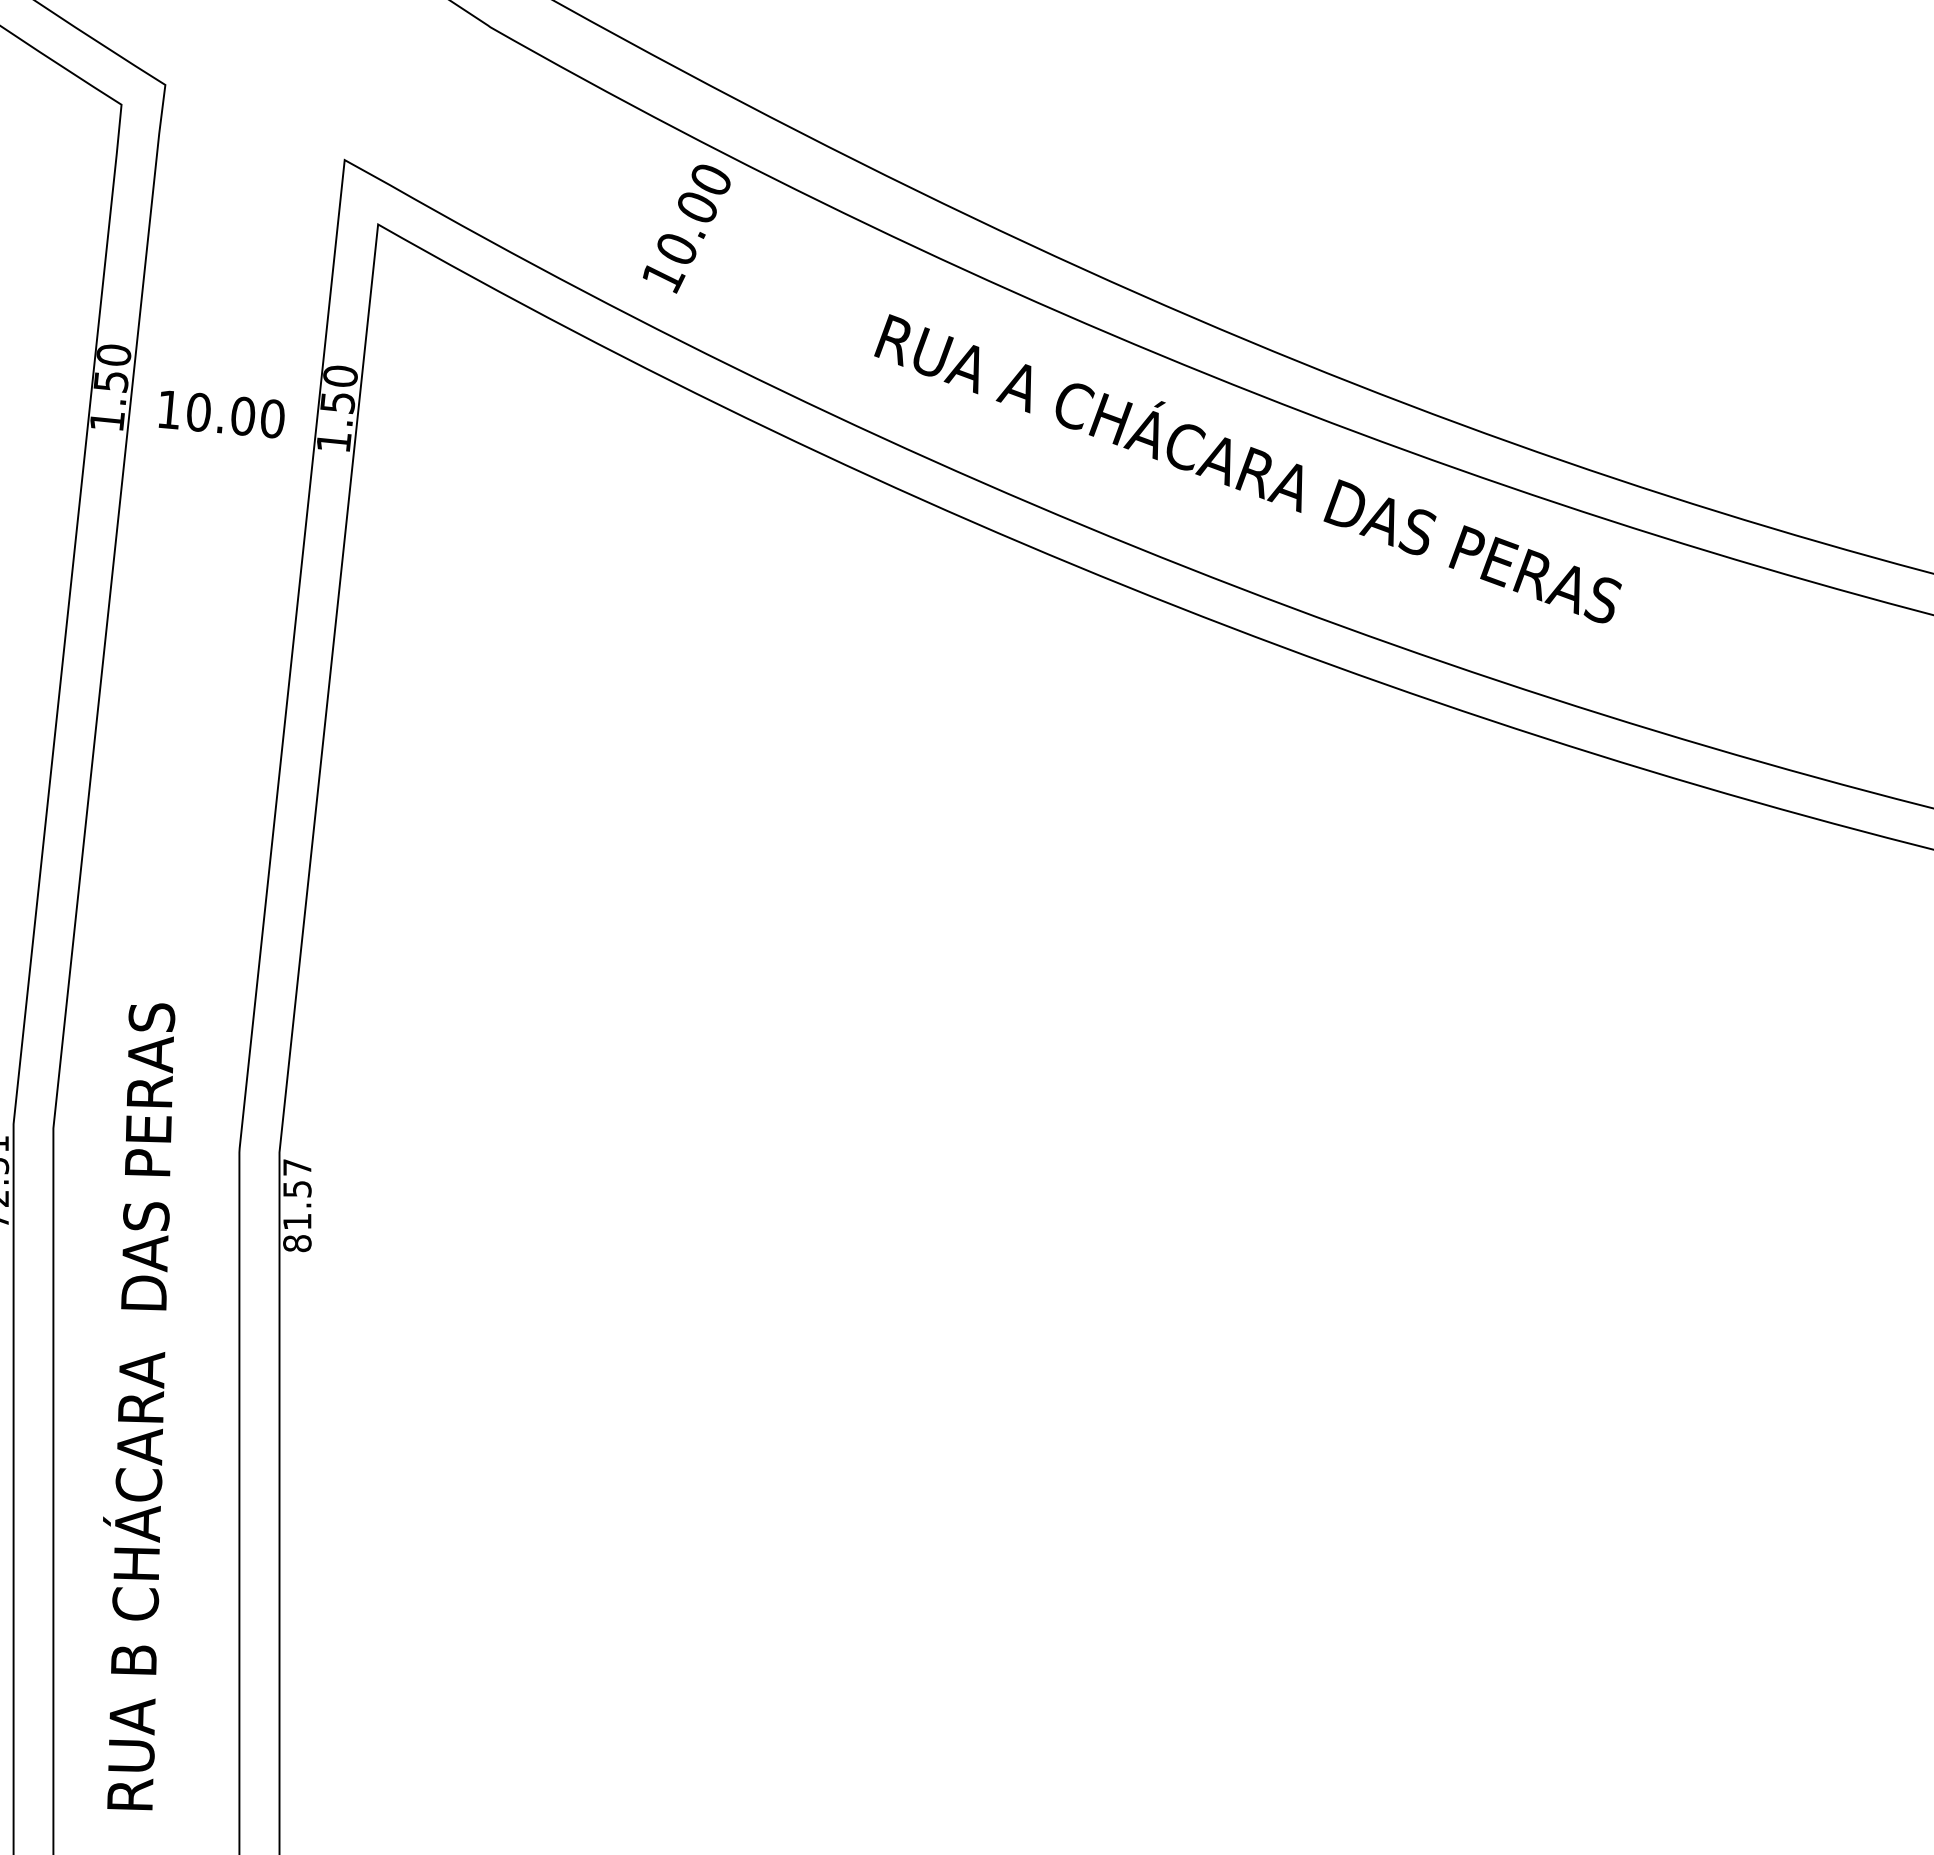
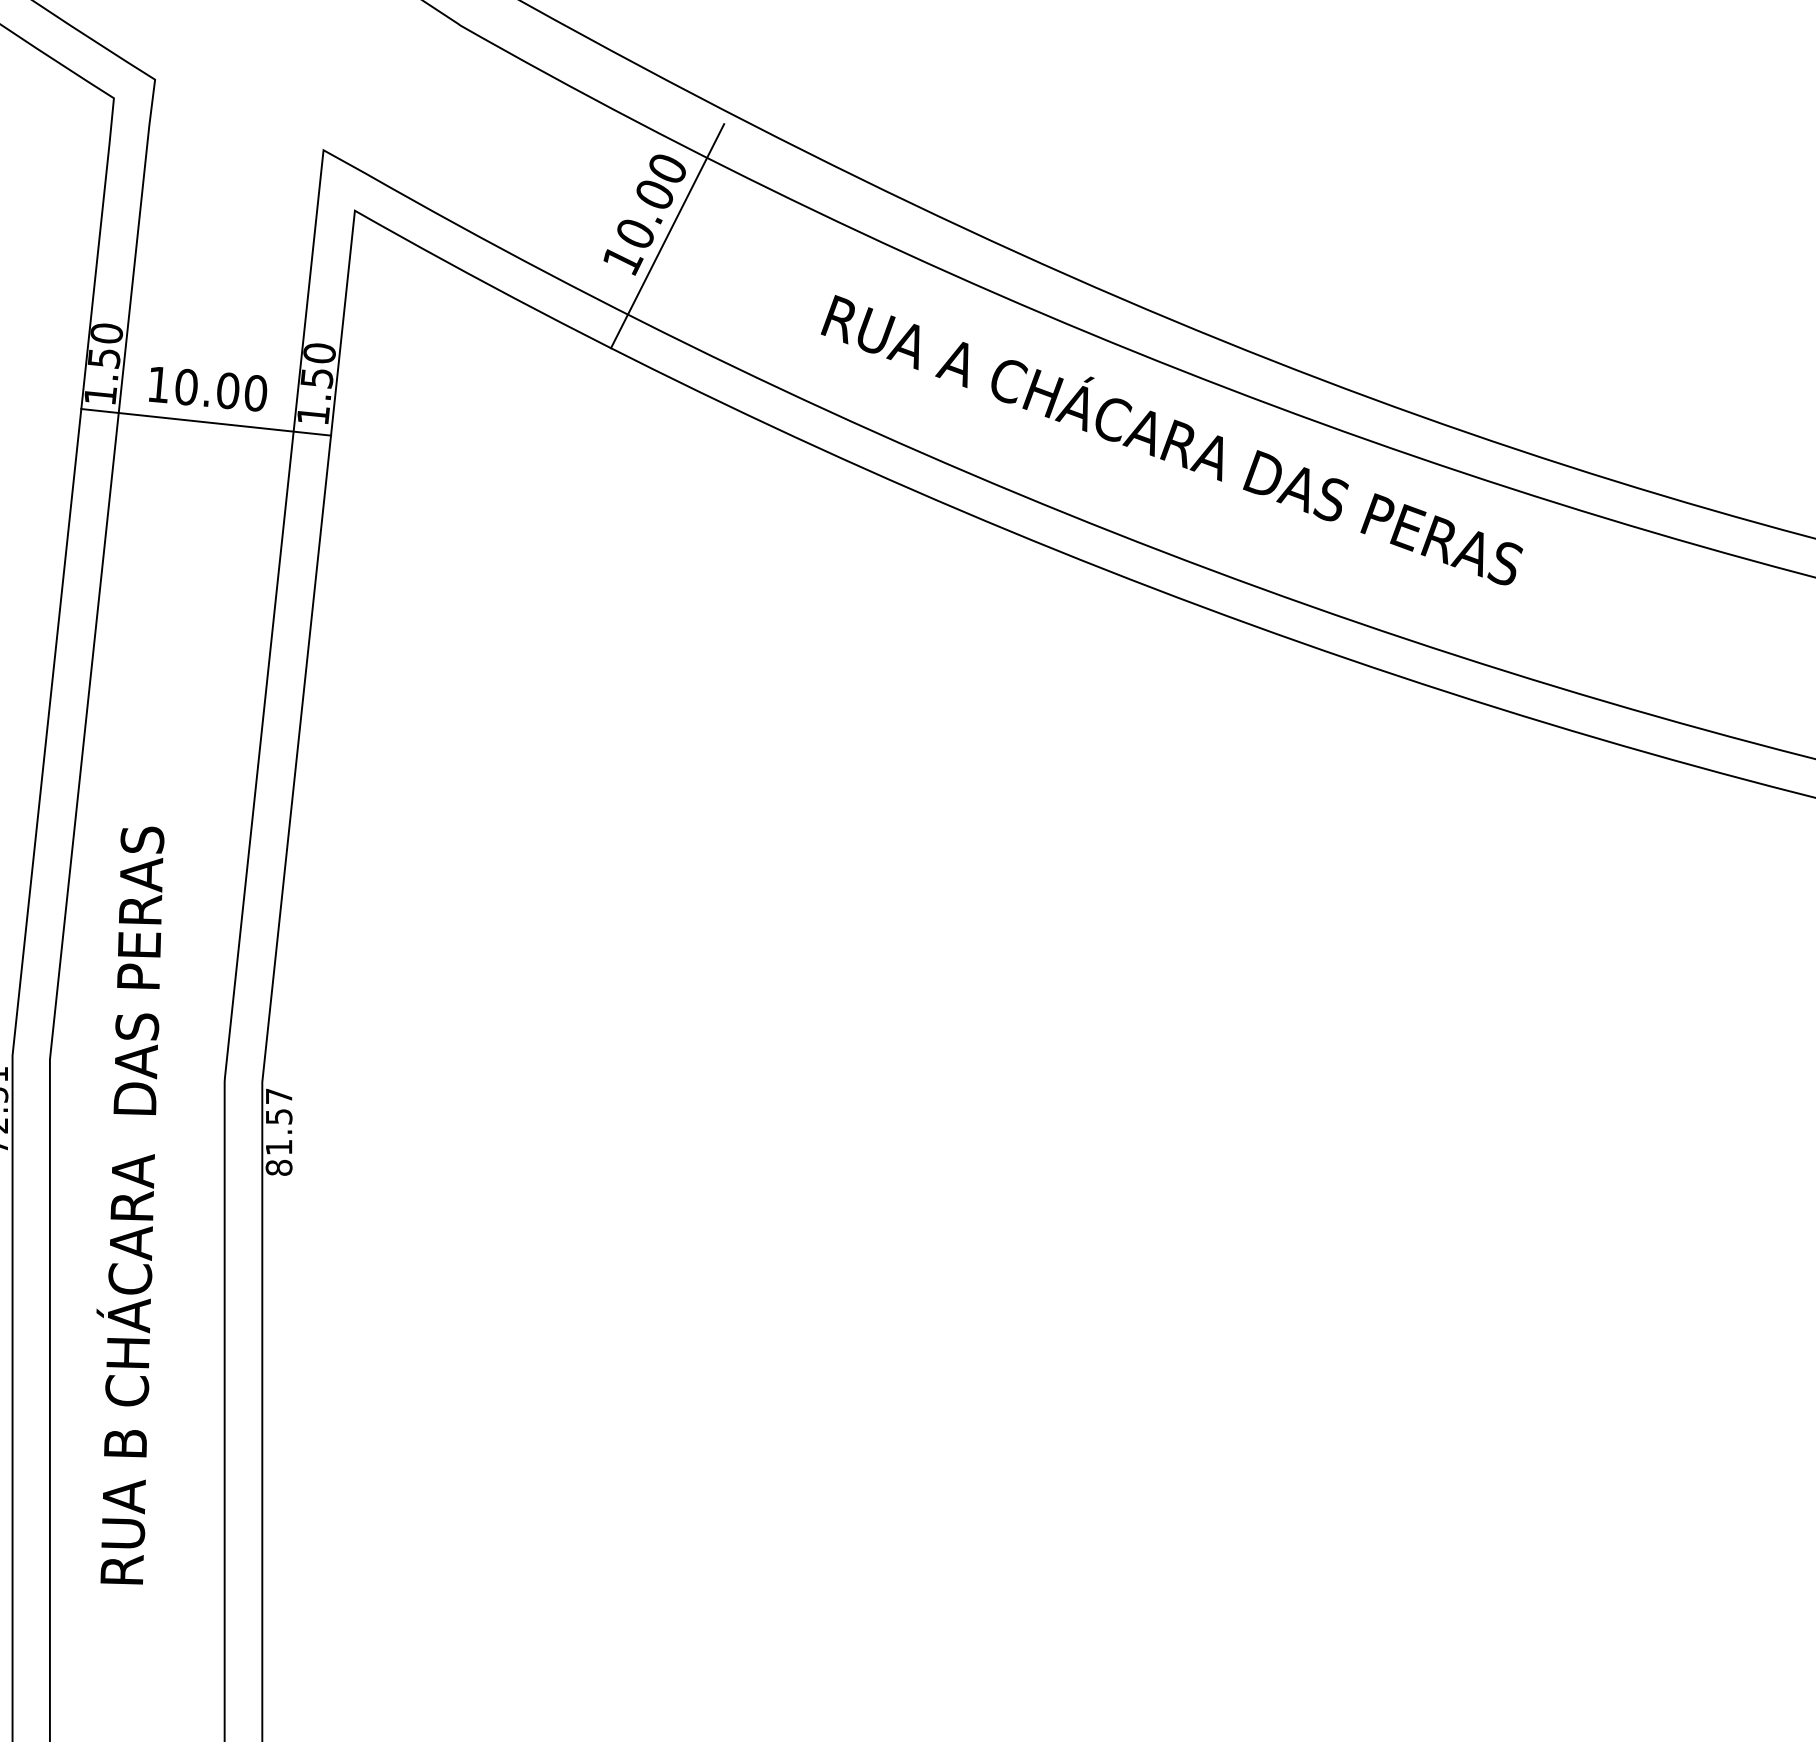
line: (710, 251) -> (667, 236), added
line: (219, 449) -> (205, 422), added
text: (139, 1406) -> (130, 1205), moved

